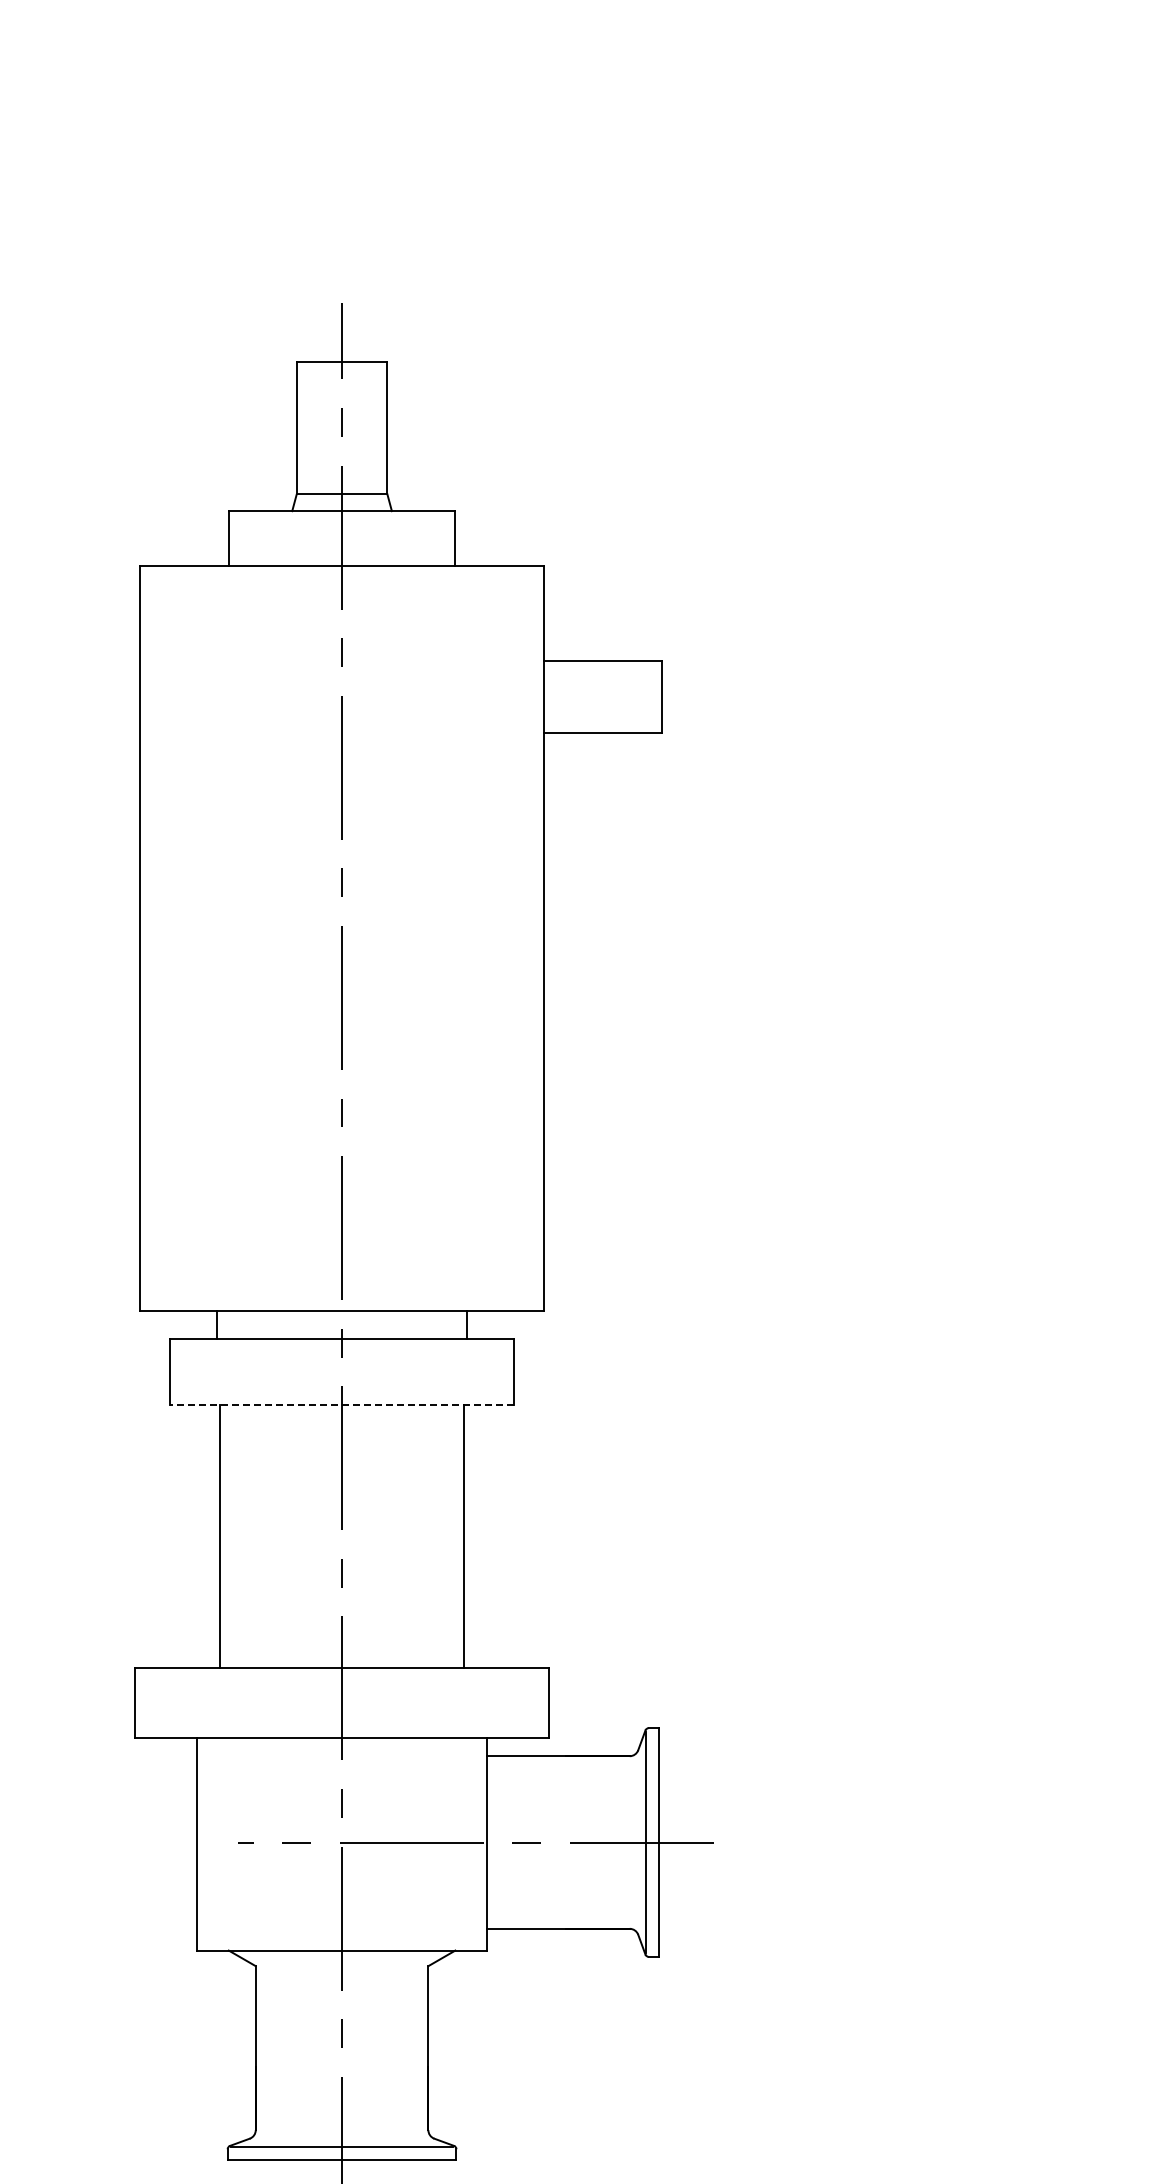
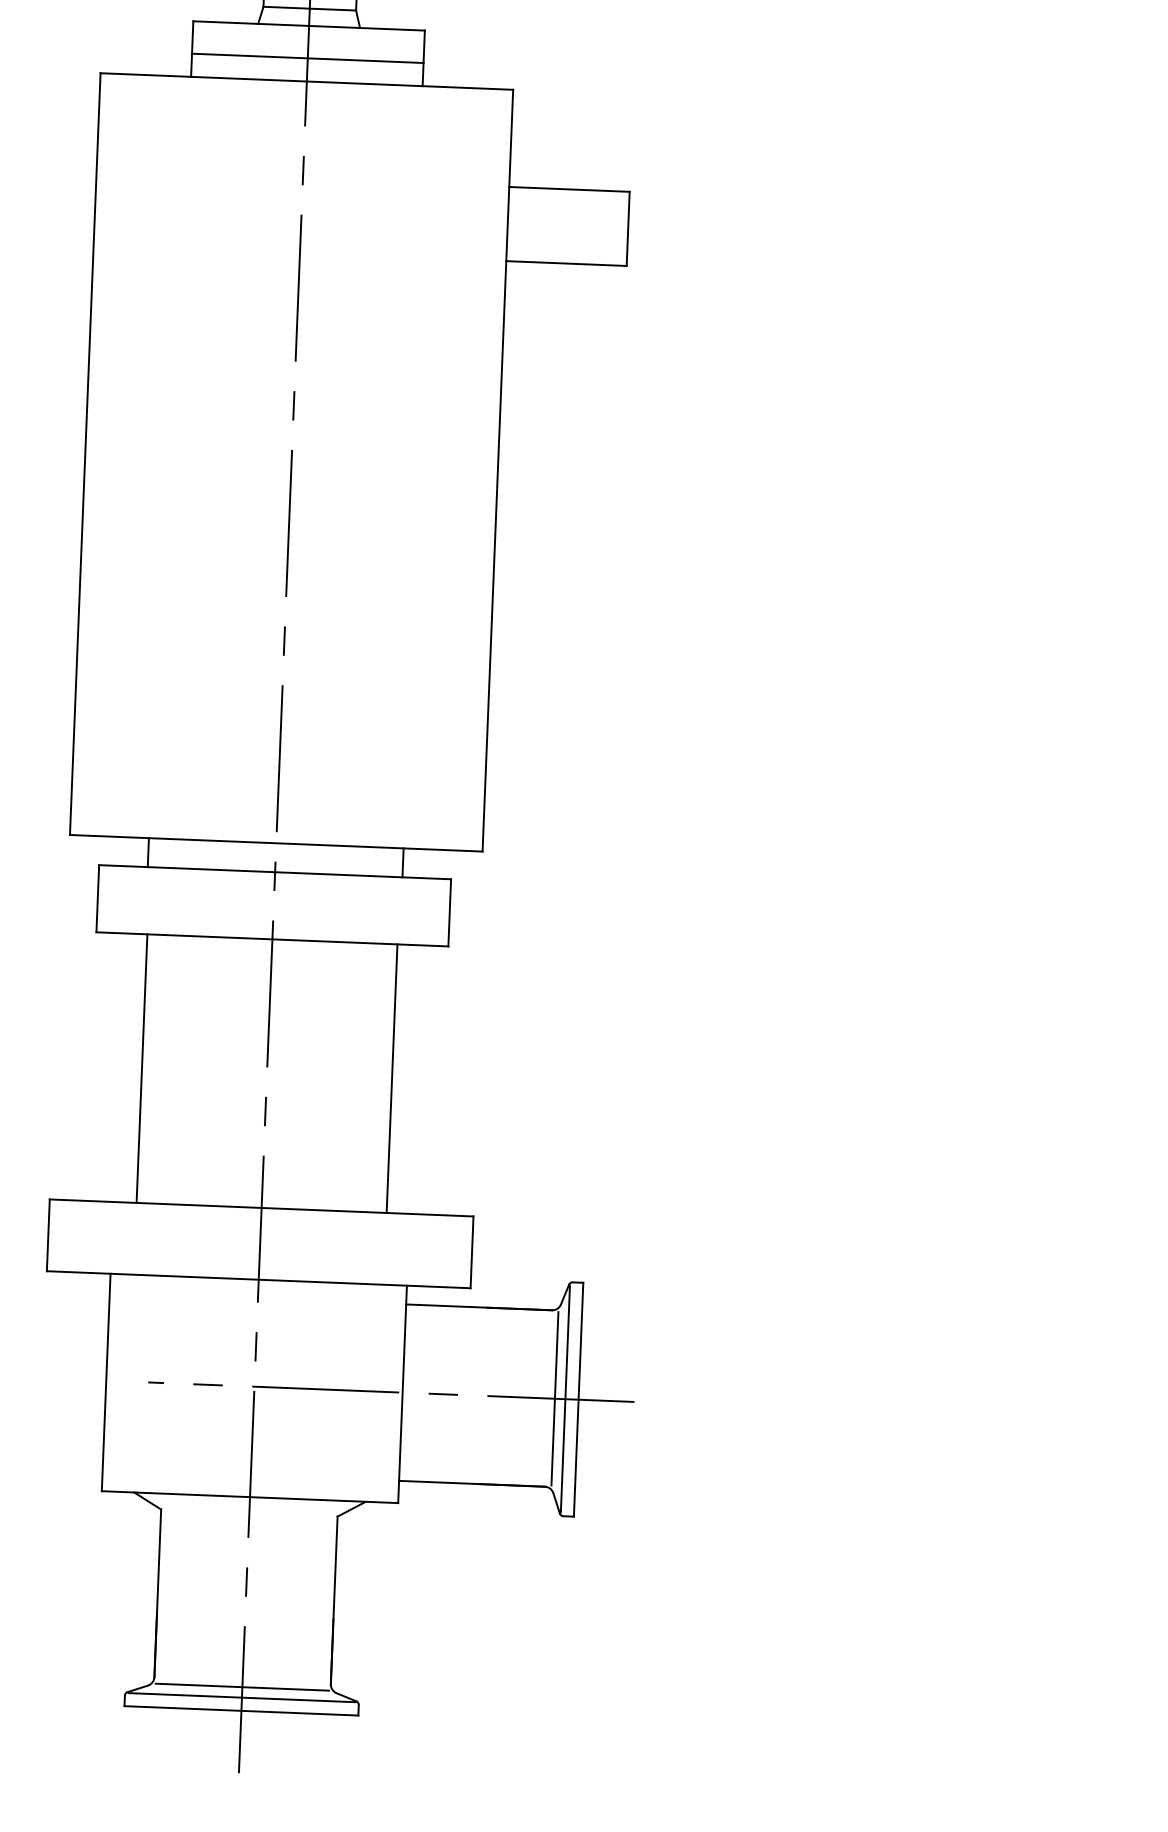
line: (341, 542) -> (307, 57), added
line: (341, 1404) -> (271, 938), dashed -> solid
line: (636, 1842) -> (555, 1398), added
line: (341, 2136) -> (241, 1687), added

